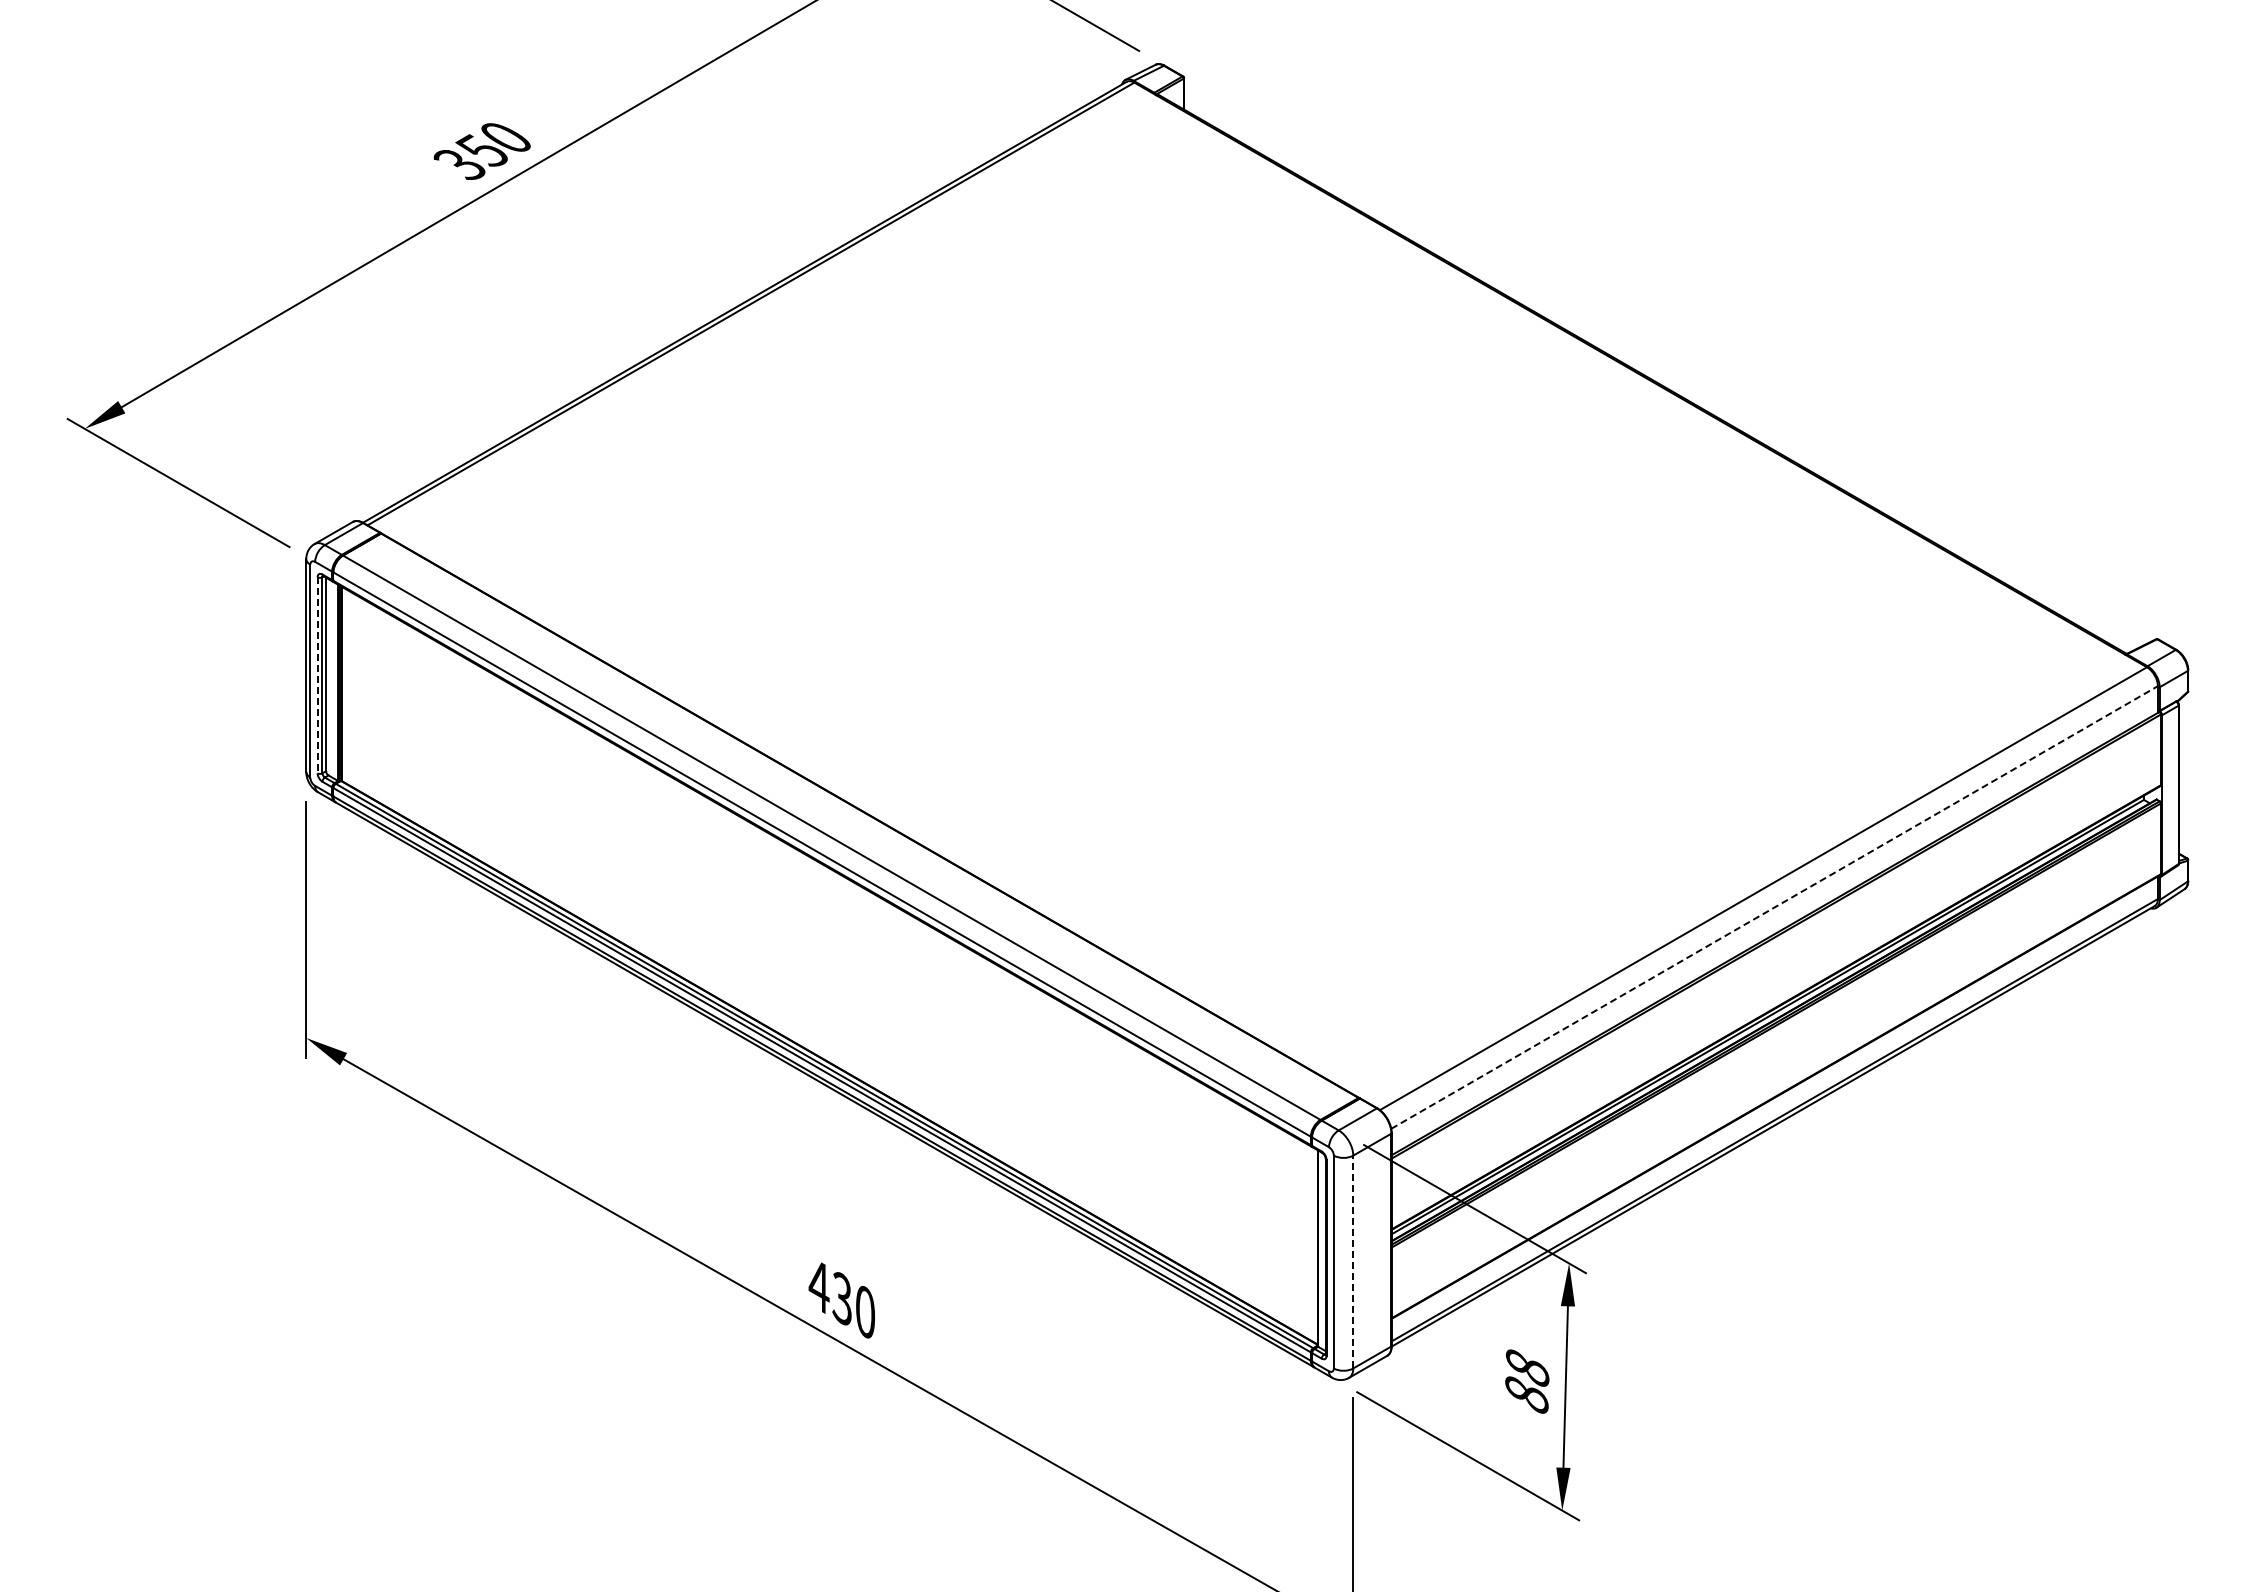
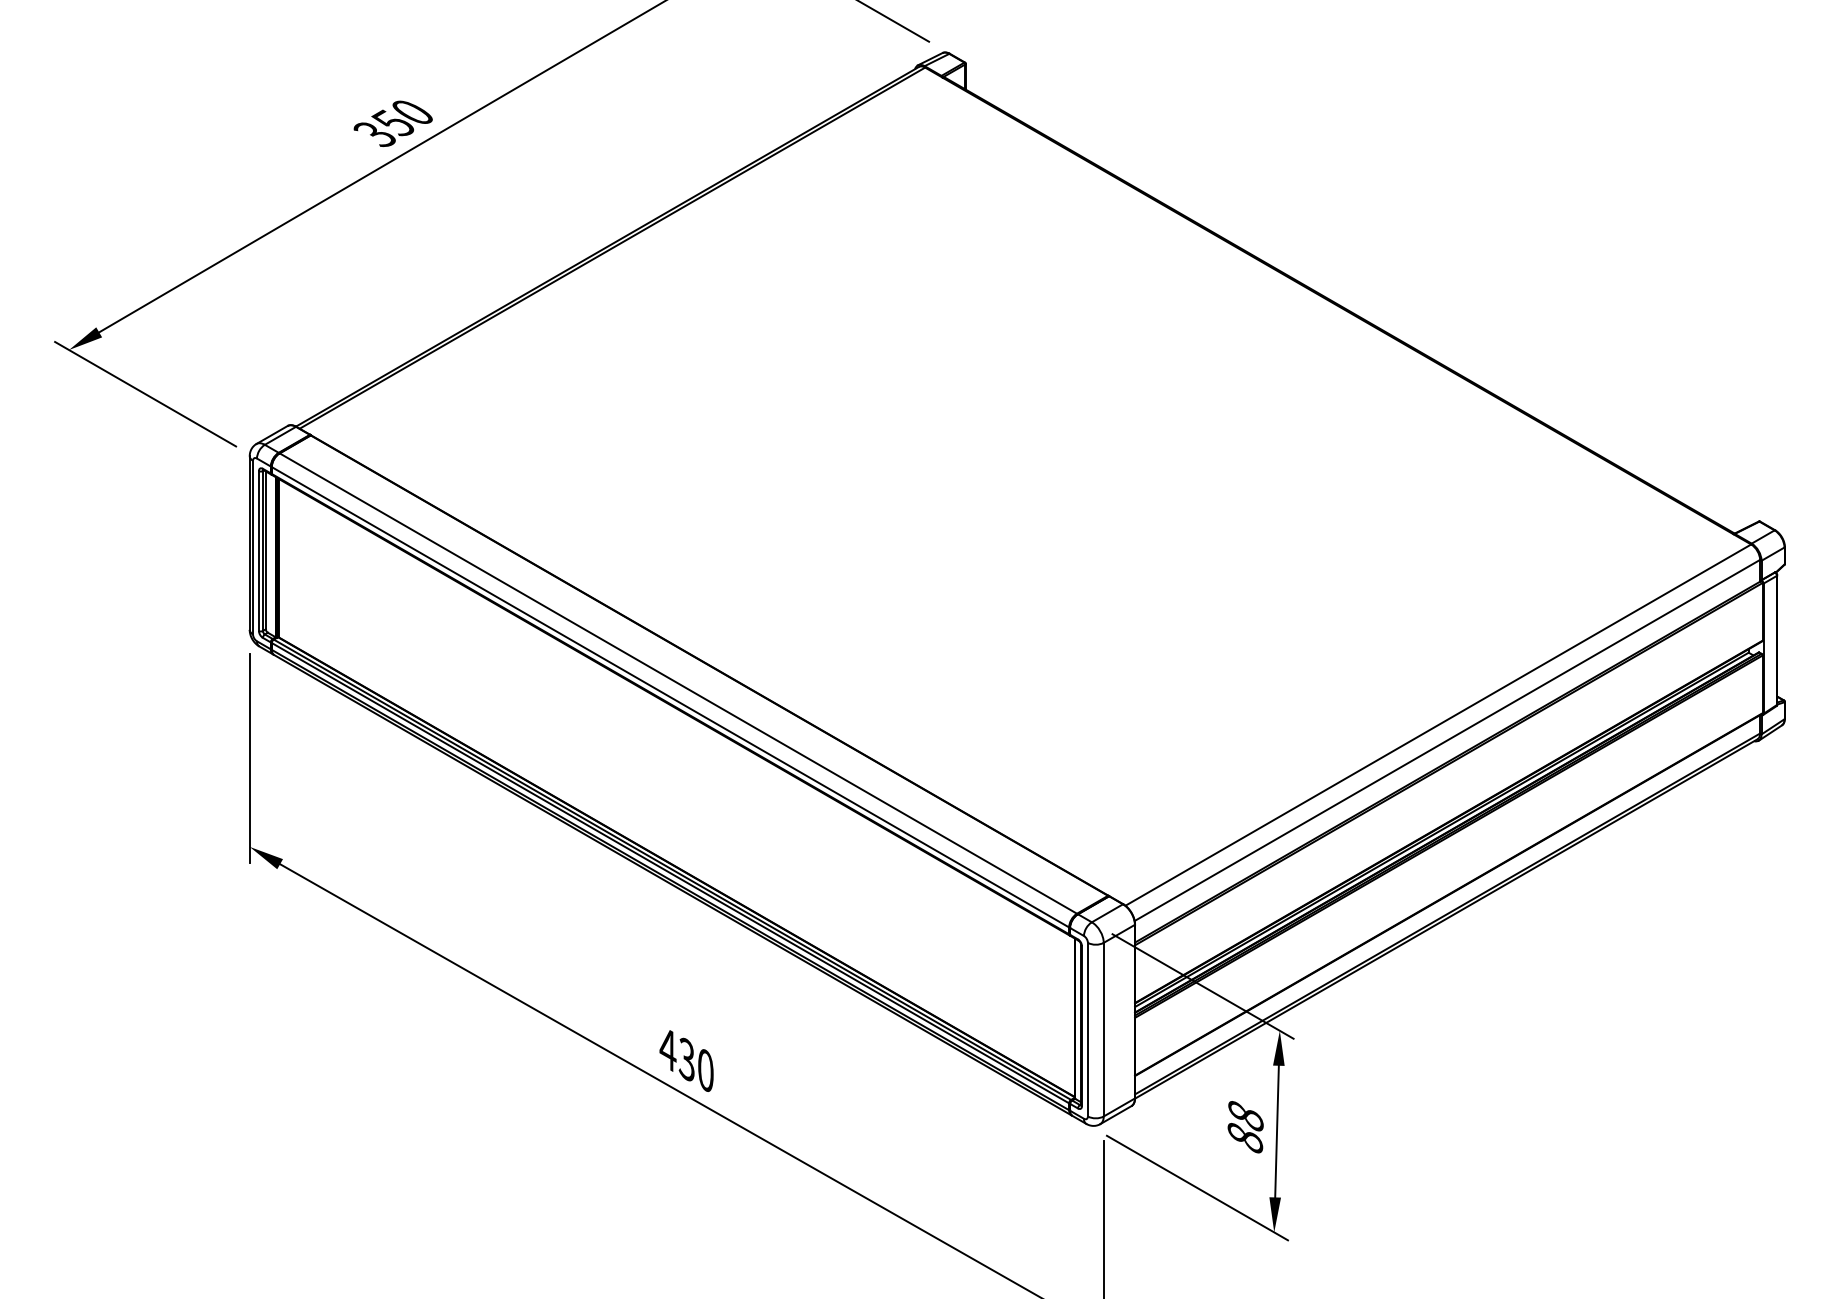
line: (317, 675) -> (258, 551), dashed -> solid
line: (1774, 907) -> (1447, 740), dashed -> solid
line: (1353, 1261) -> (1103, 1029), dashed -> solid

